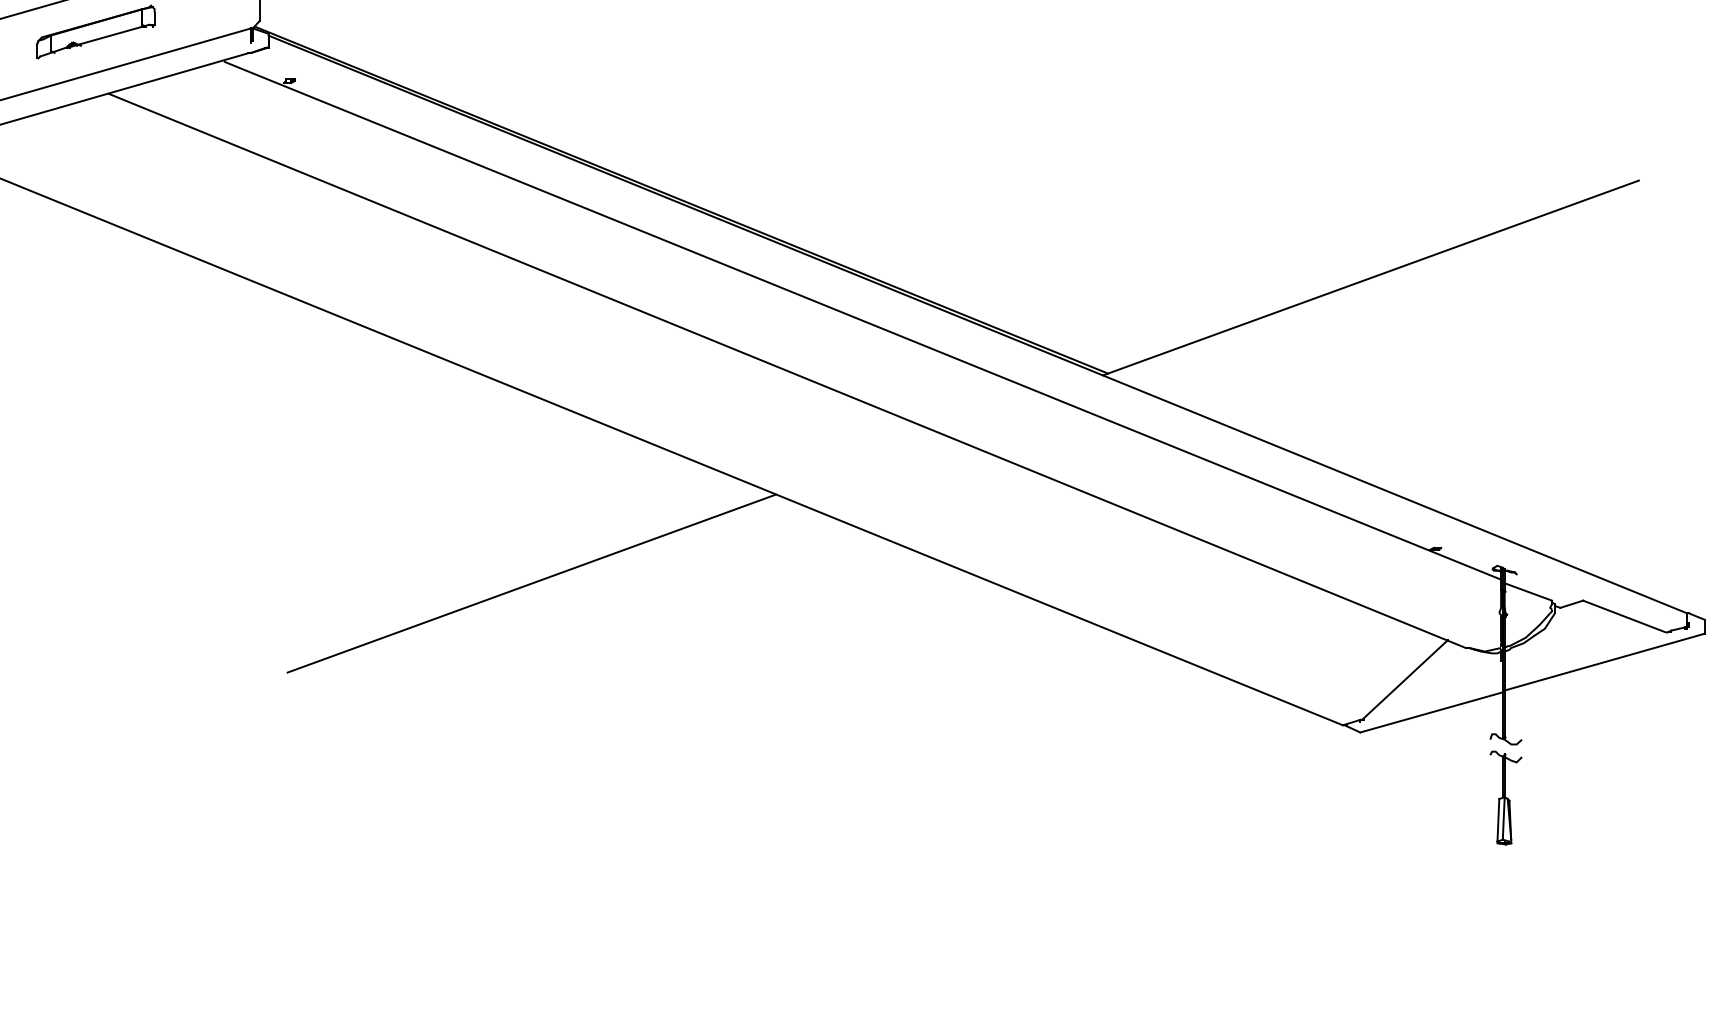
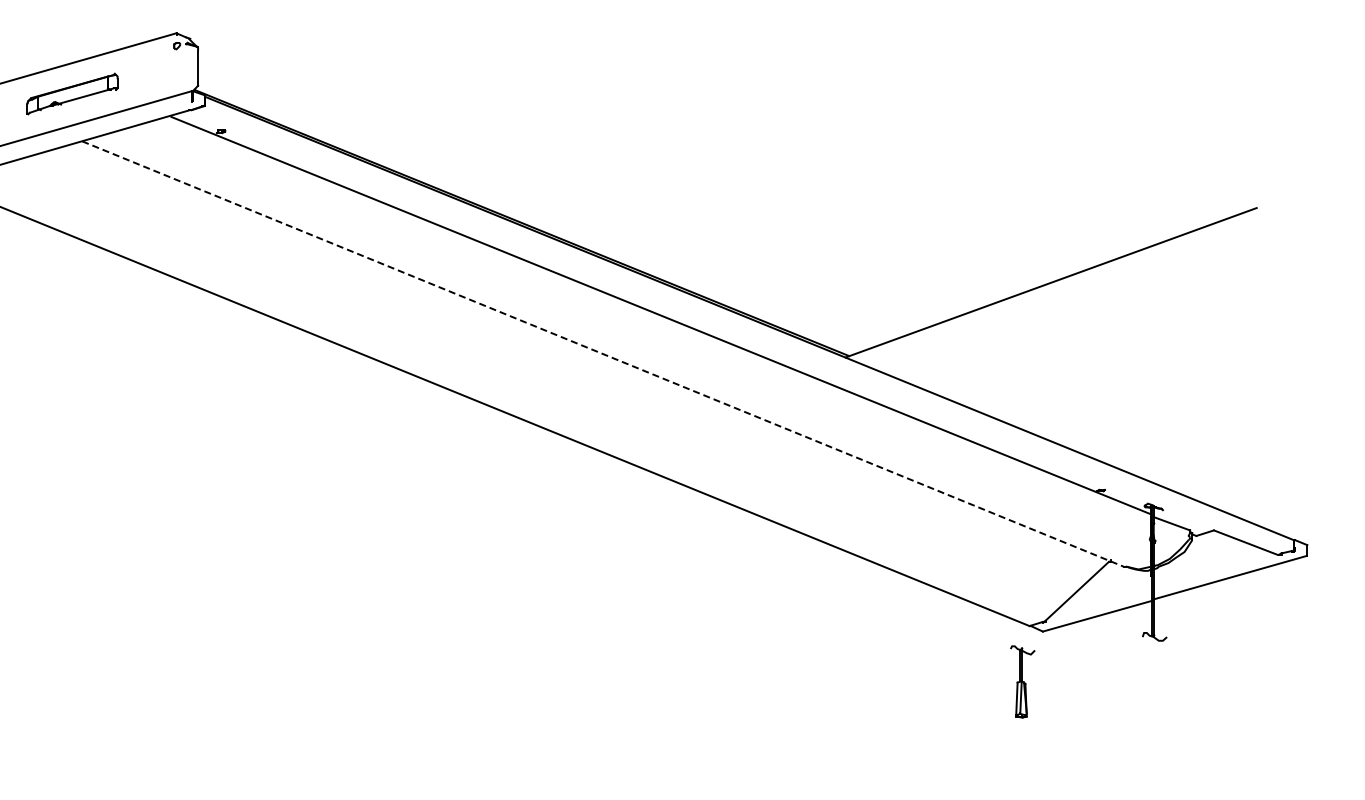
line: (787, 371) -> (603, 354), solid -> dashed
line: (531, 583) -> (406, 517), removed
part: (1505, 797) -> (1022, 681), moved

